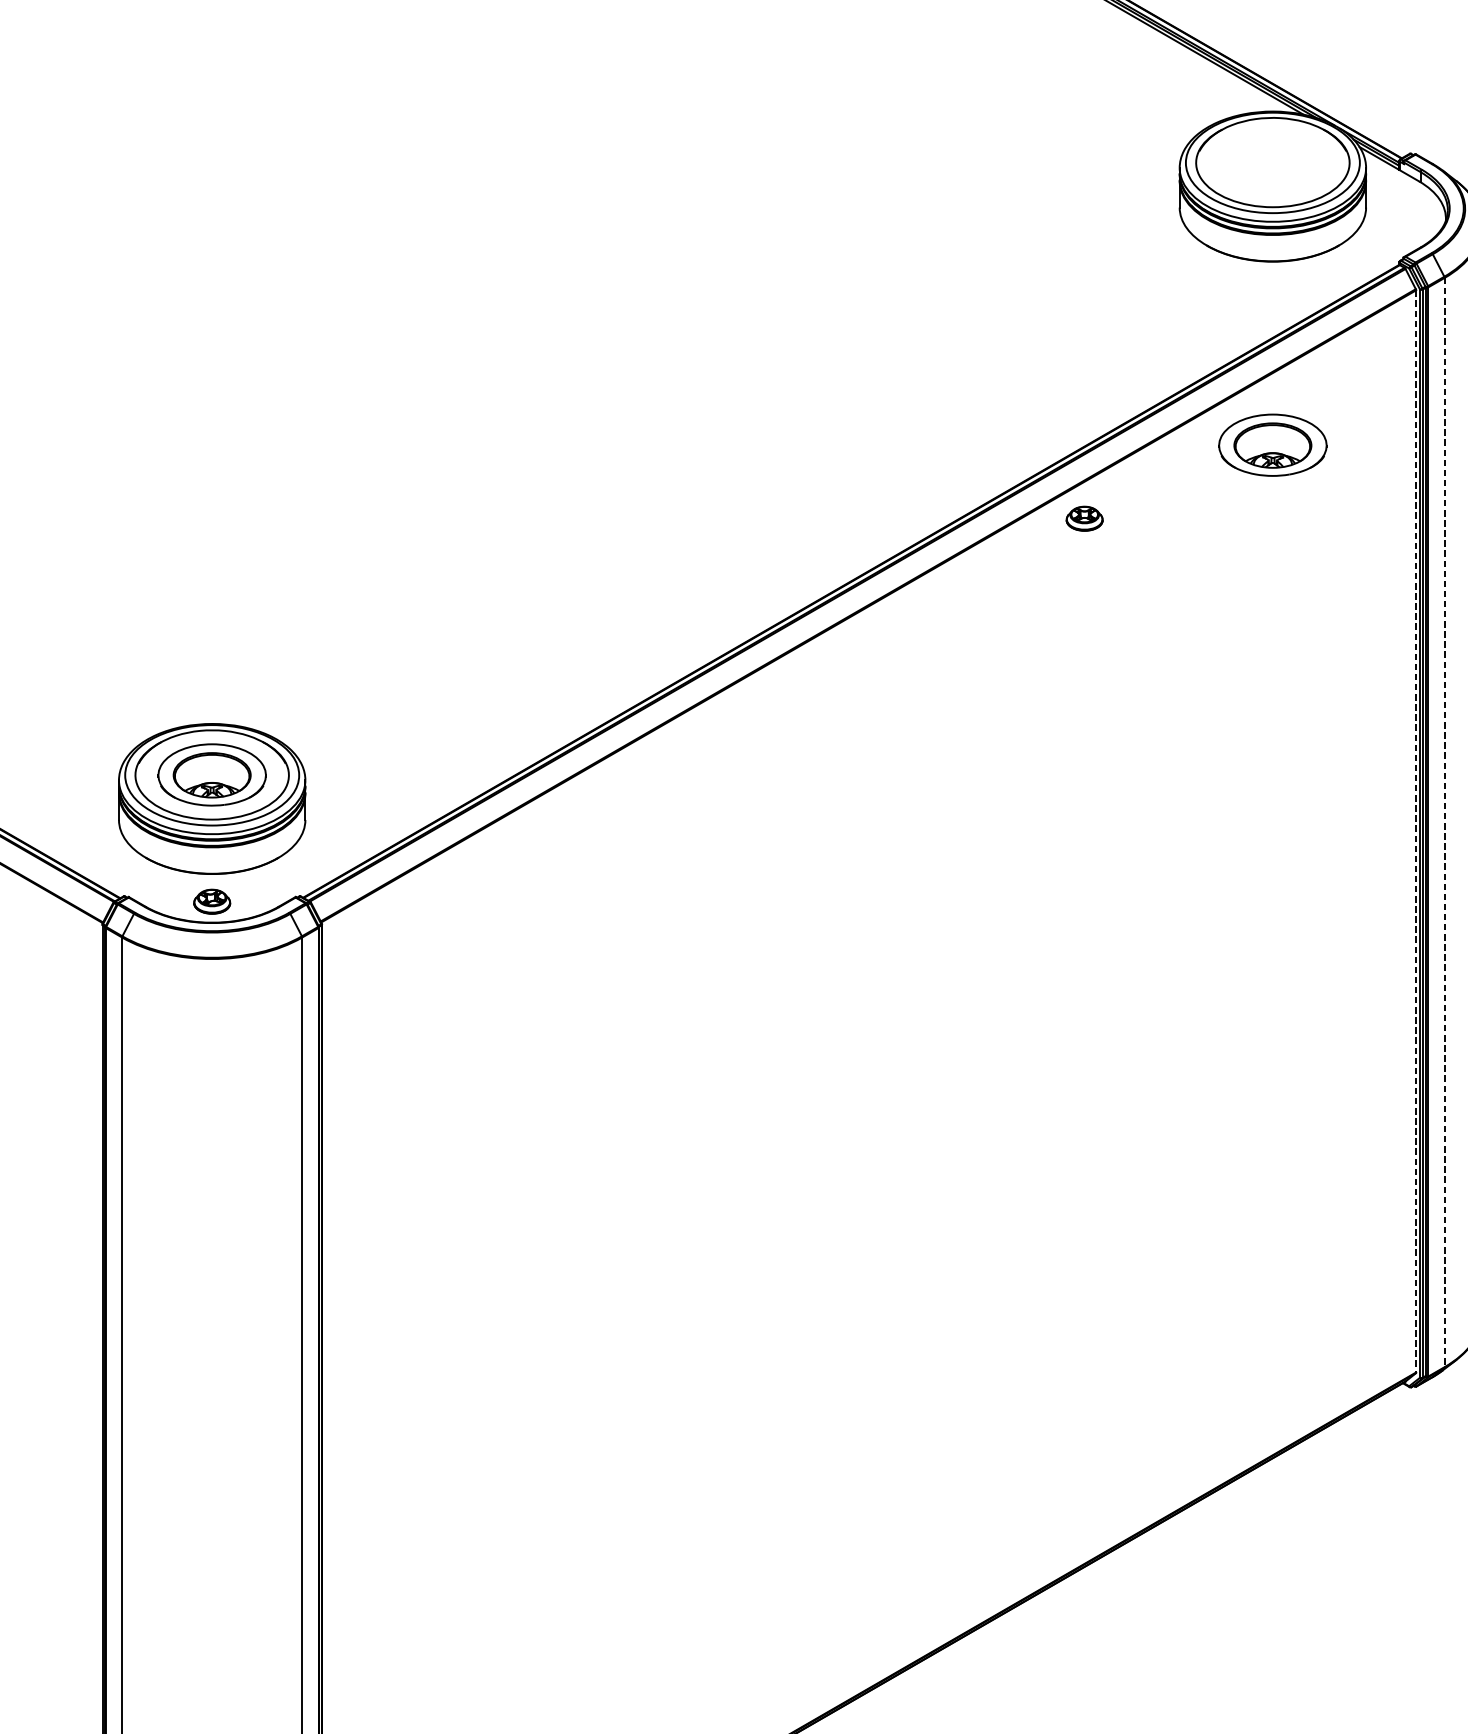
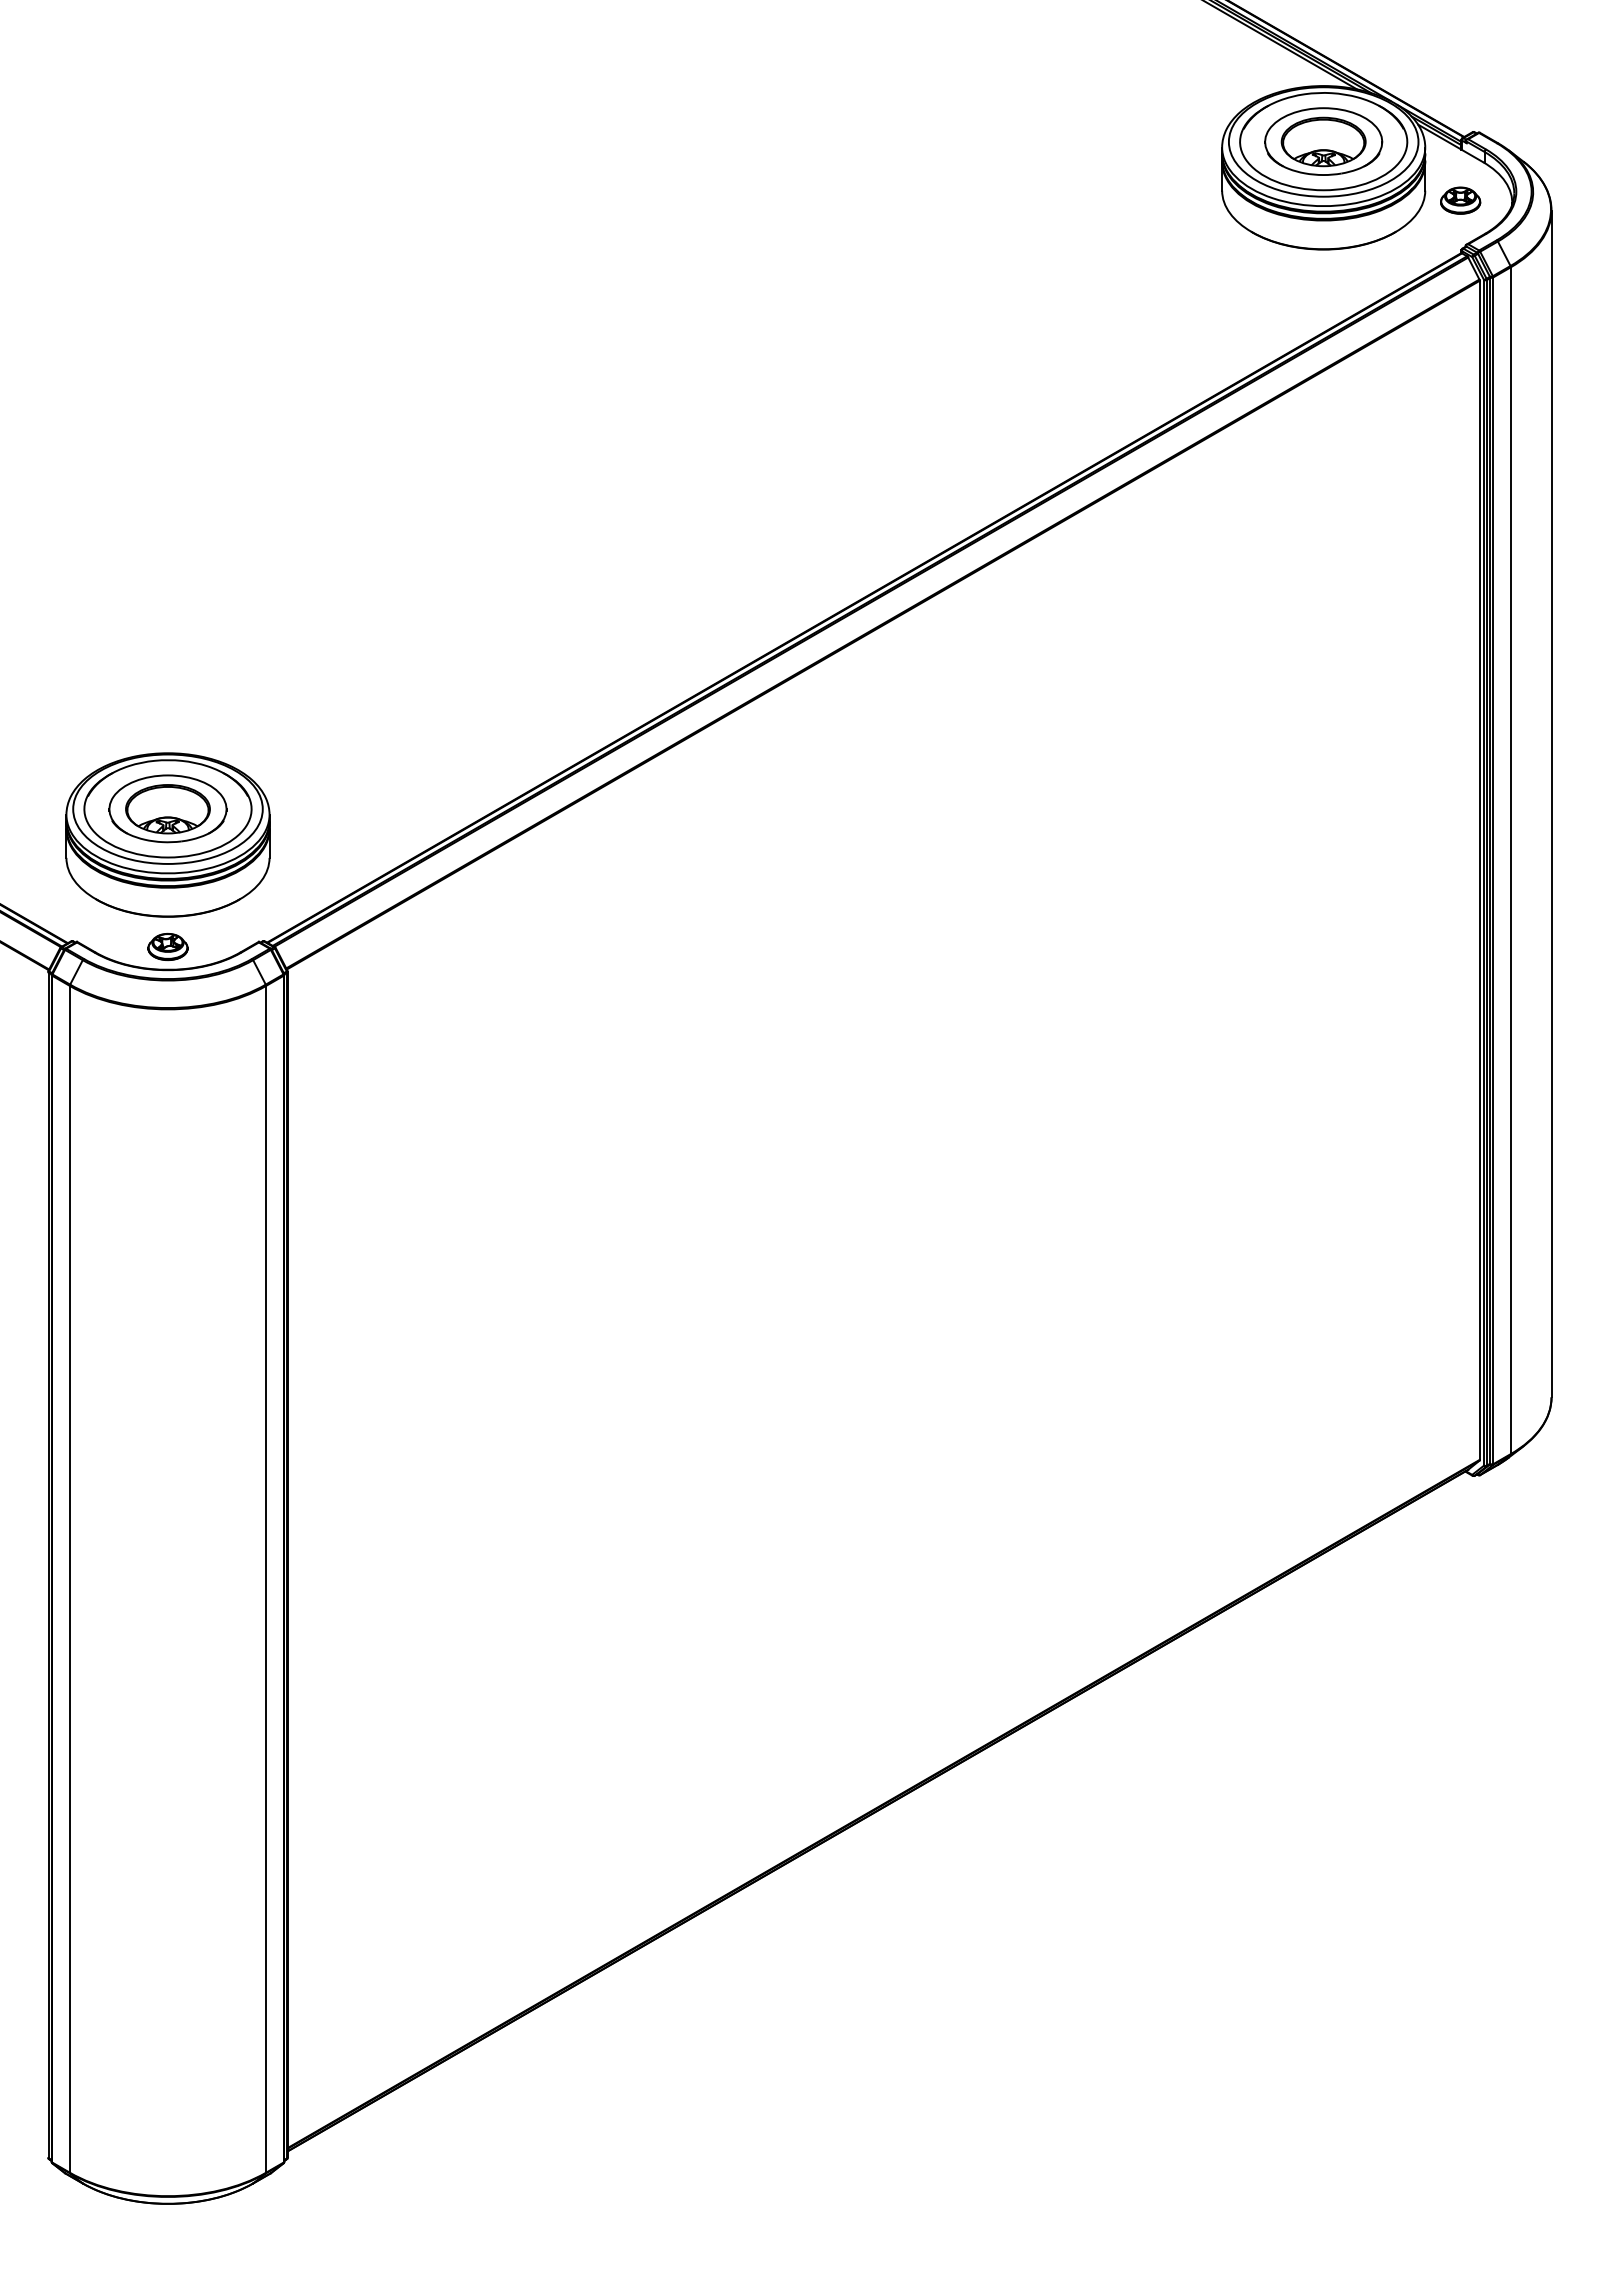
part: (1272, 445) -> (1323, 141), moved
part: (1084, 518) -> (1460, 200), moved
line: (1444, 823) -> (1510, 861), dashed -> solid
line: (1415, 831) -> (1479, 870), dashed -> solid

